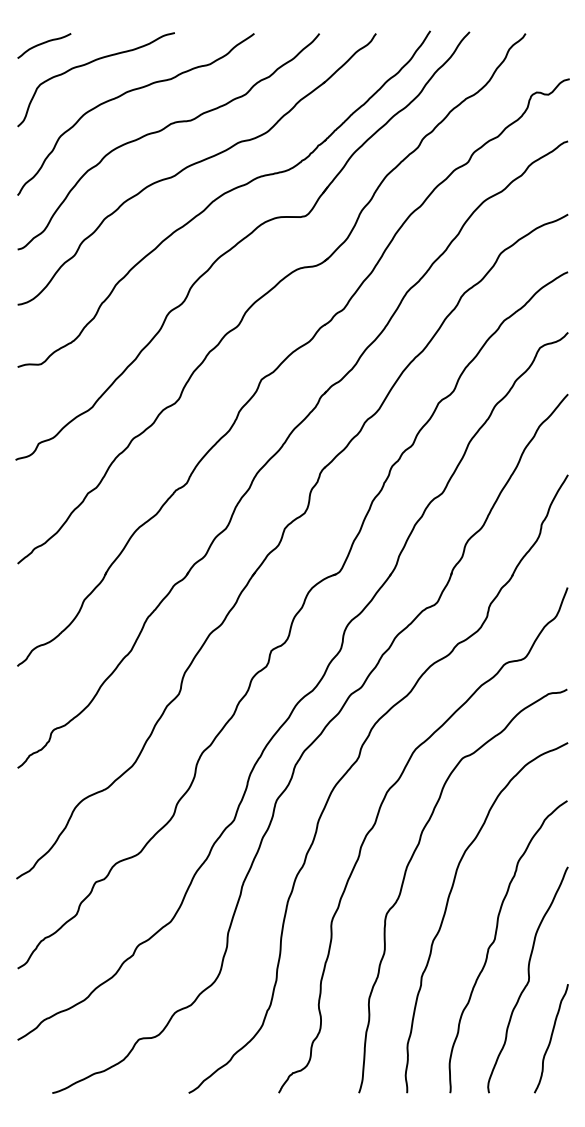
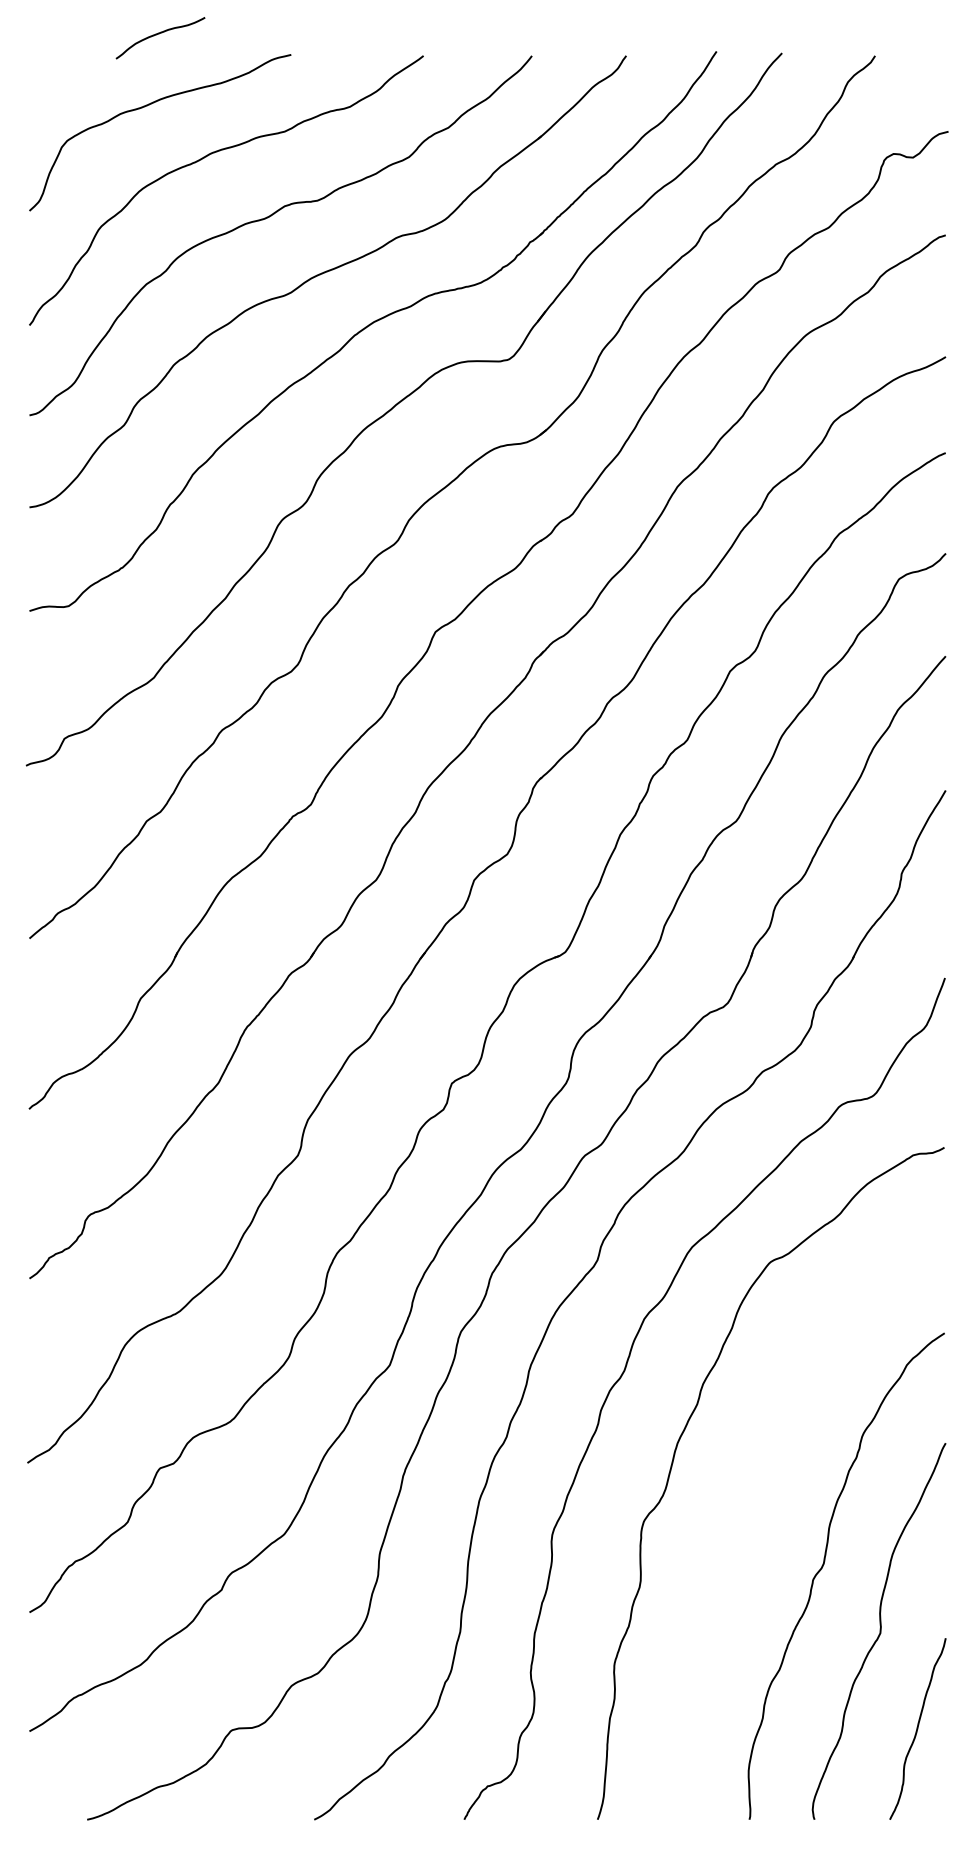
curve: (43, 44) -> (159, 35), moved
curve: (447, 907) -> (745, 1510), removed

